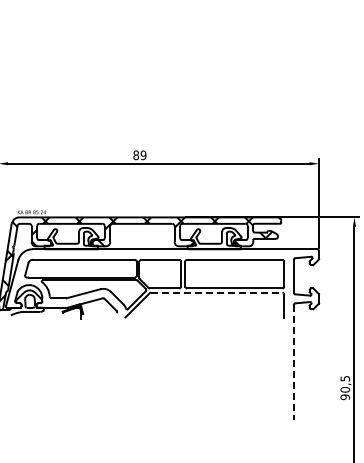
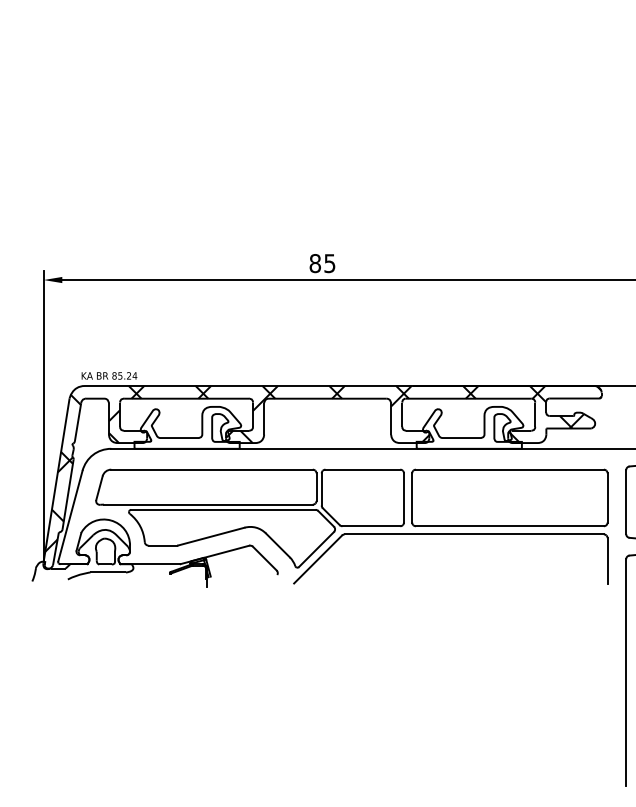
text: (143, 154) -> (329, 261), 89 -> 85
line: (216, 292) -> (473, 534), dashed -> solid
line: (293, 363) -> (625, 674), dashed -> solid

